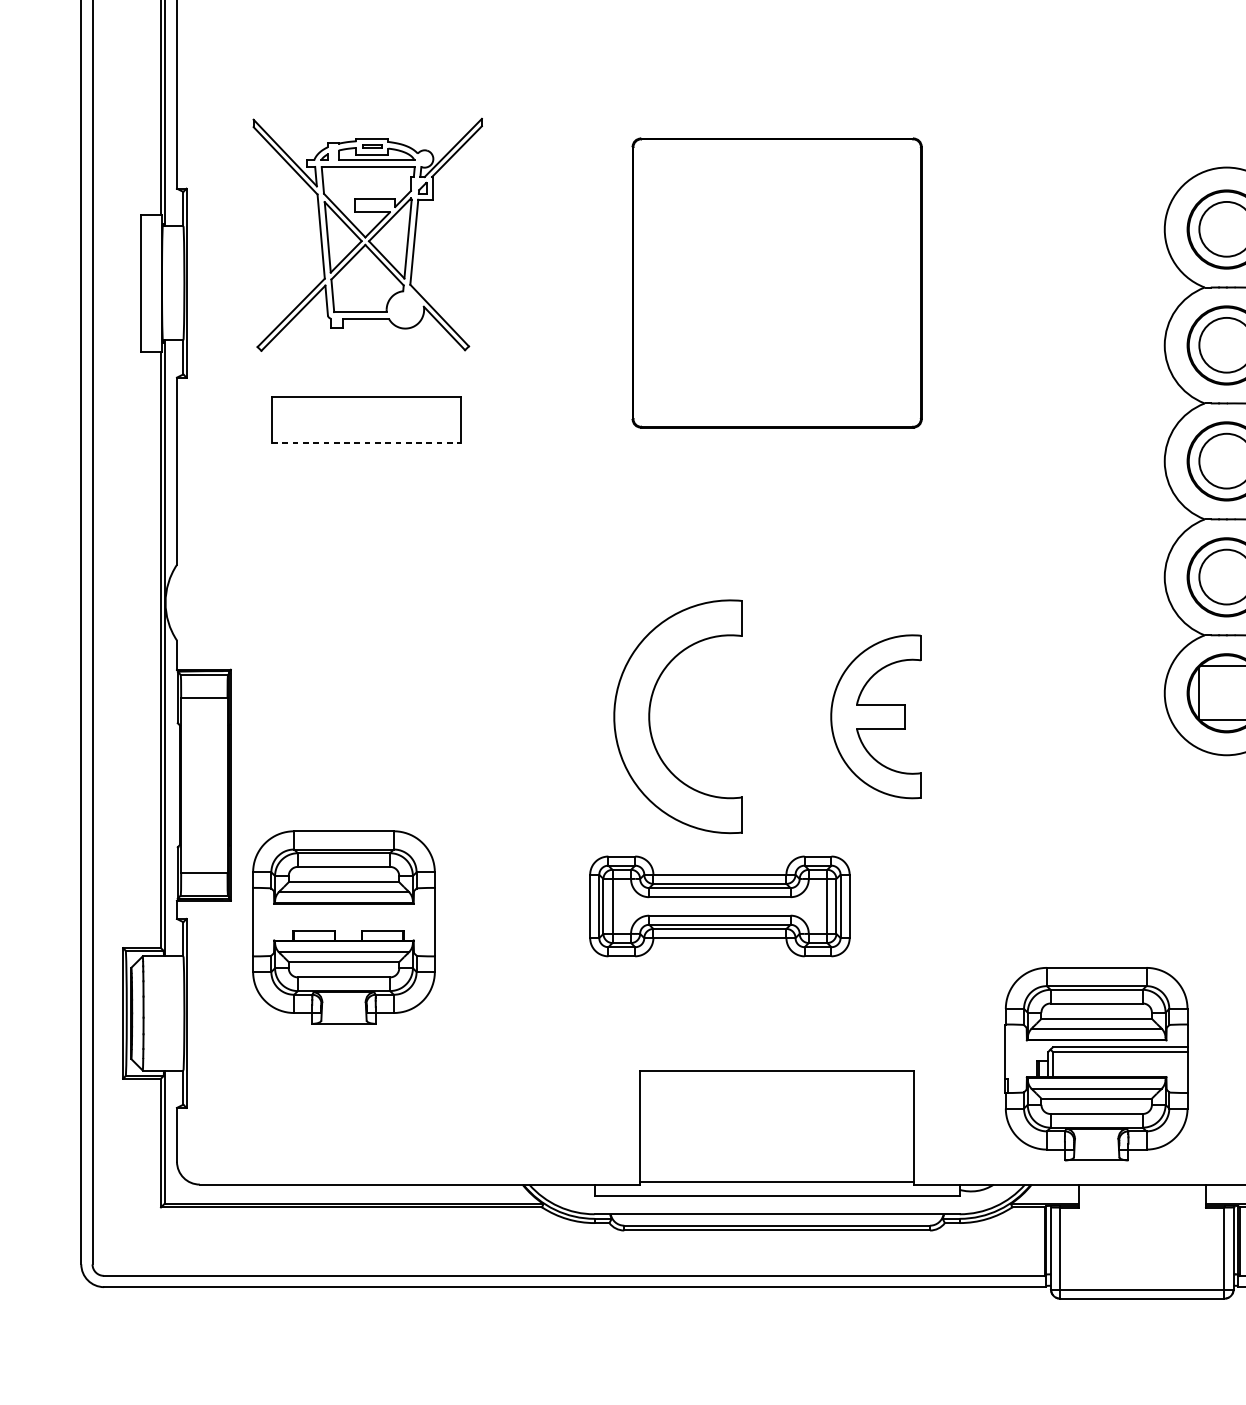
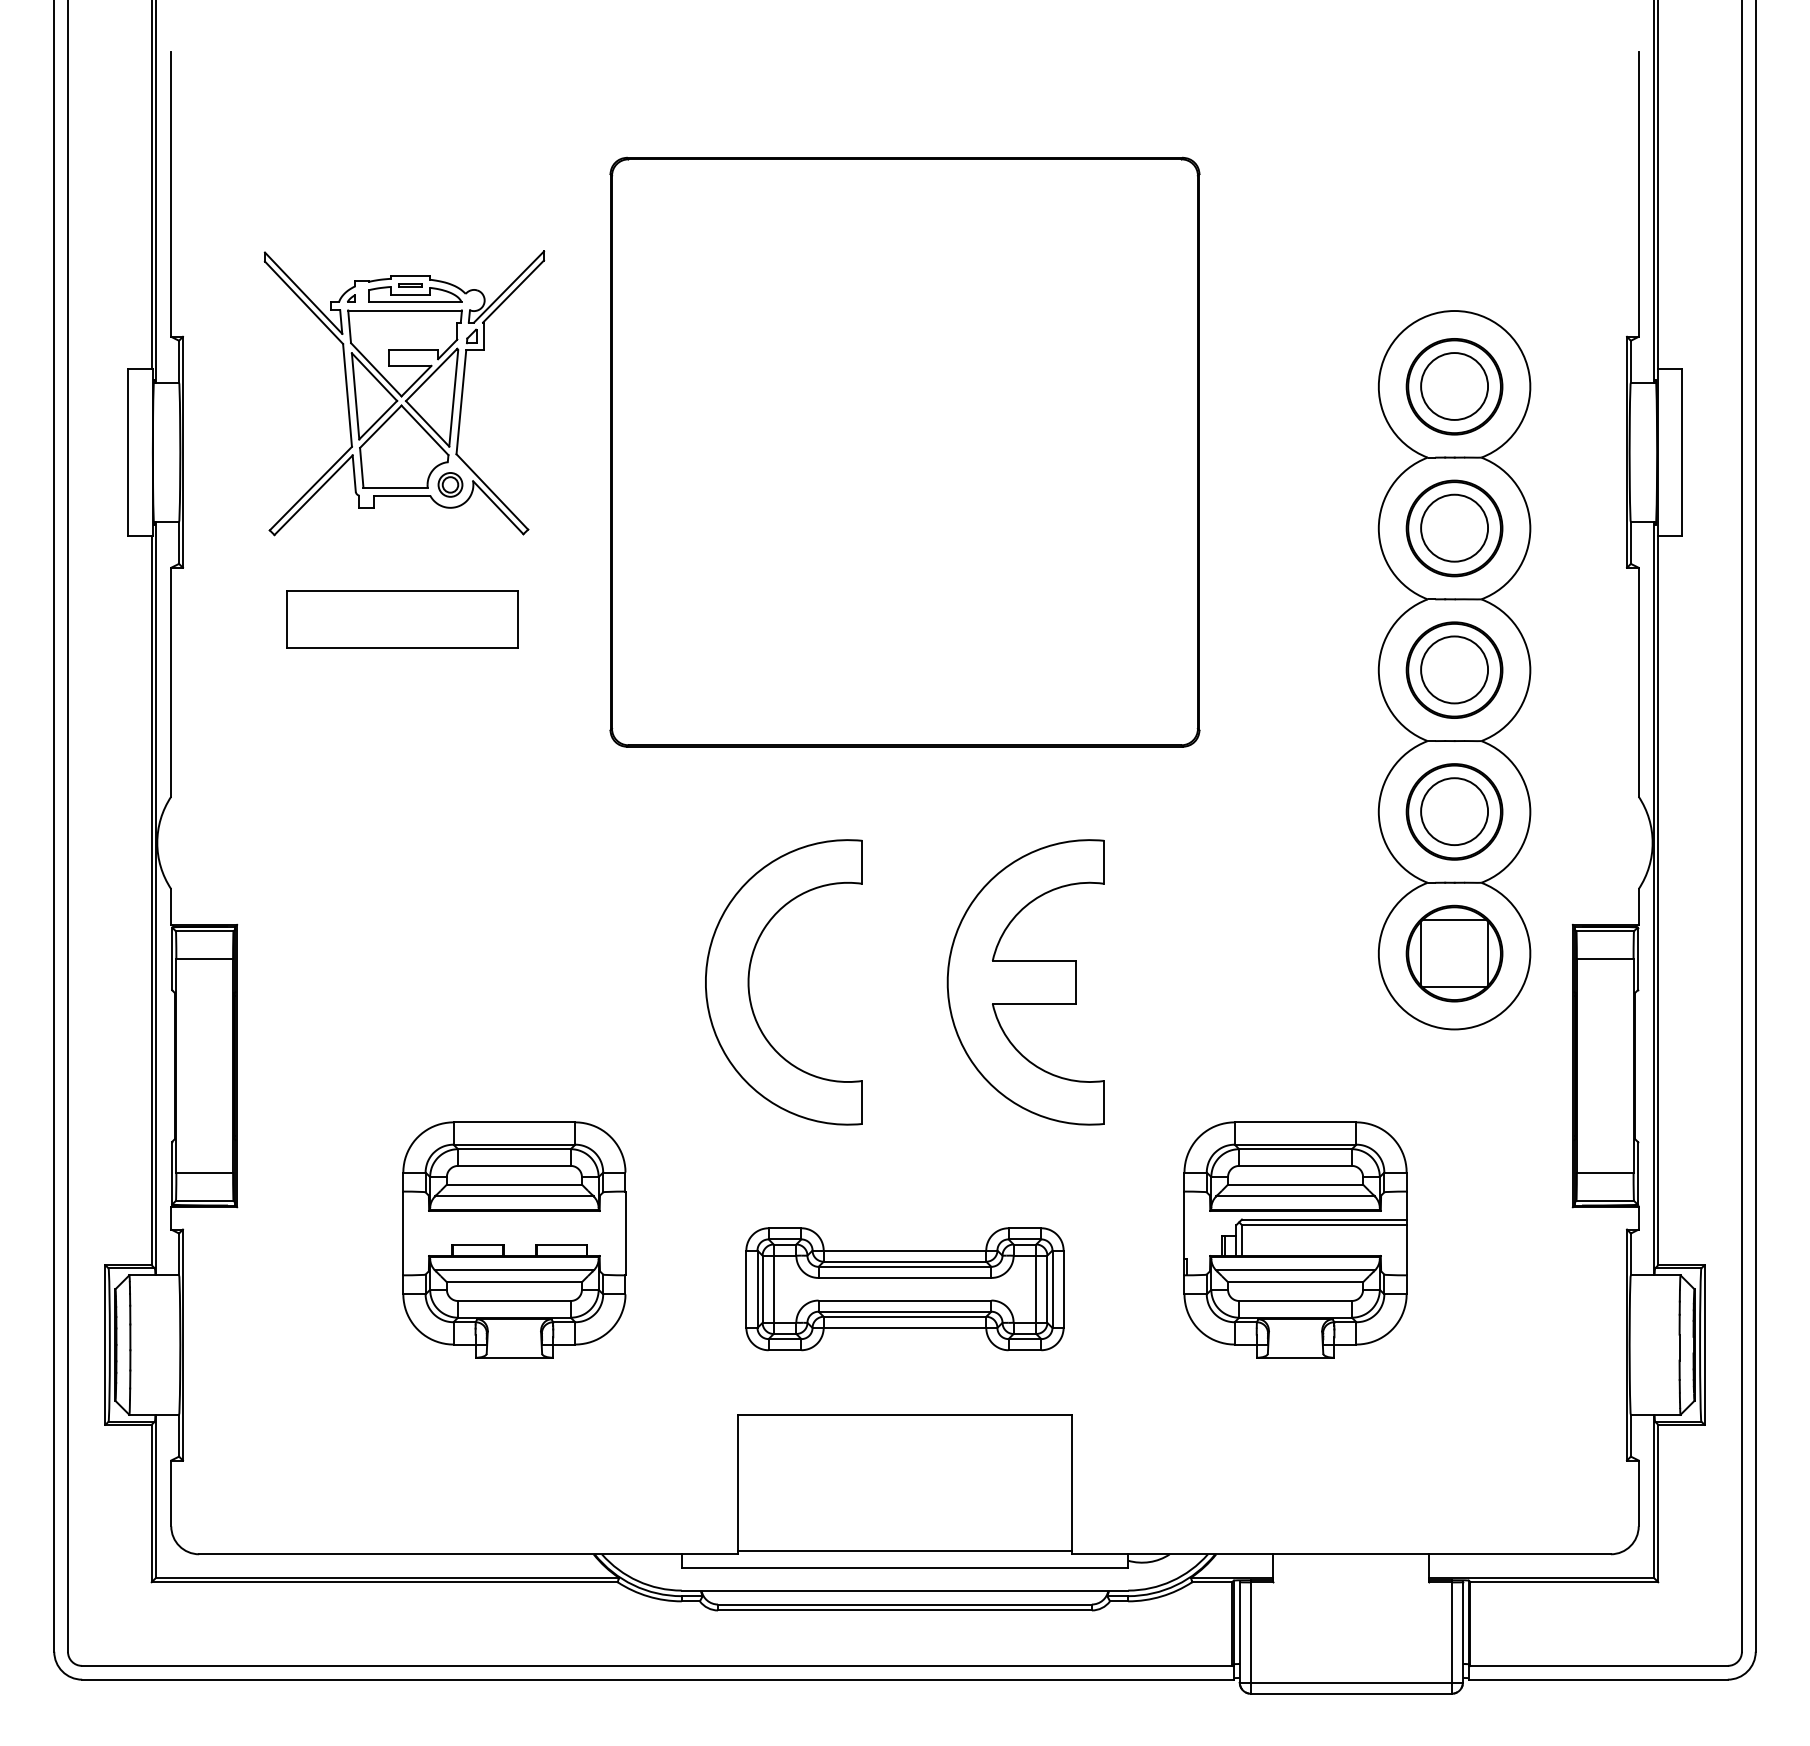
part: (776, 282) -> (904, 451), size x1.67
part: (405, 309) -> (450, 484), added
line: (366, 442) -> (403, 647), dashed -> solid
part: (875, 716) -> (1025, 982), size x1.43
part: (719, 906) -> (904, 1289), moved
part: (344, 927) -> (514, 1239), moved
part: (1096, 1063) -> (1295, 1239), moved

